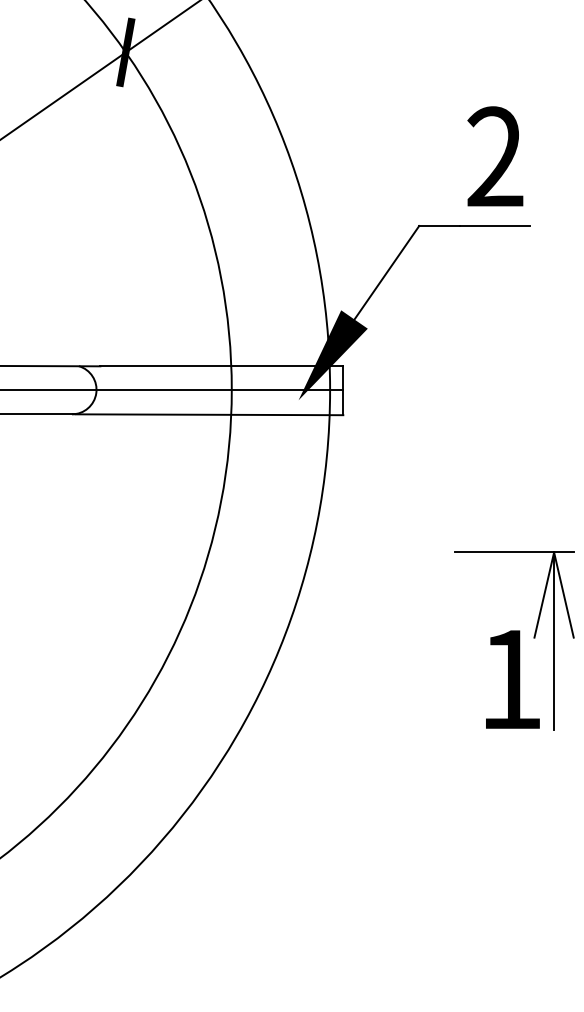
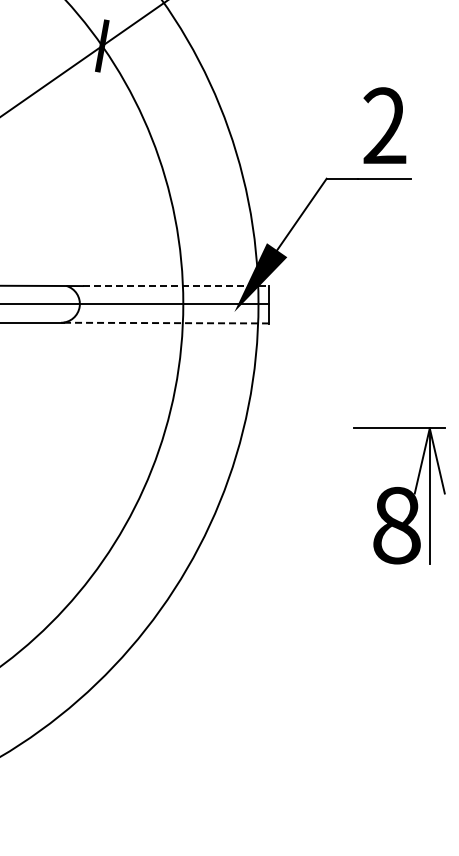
line: (221, 366) -> (175, 286), solid -> dashed
line: (209, 415) -> (166, 323), solid -> dashed
text: (510, 679) -> (396, 525), 1 -> 8

